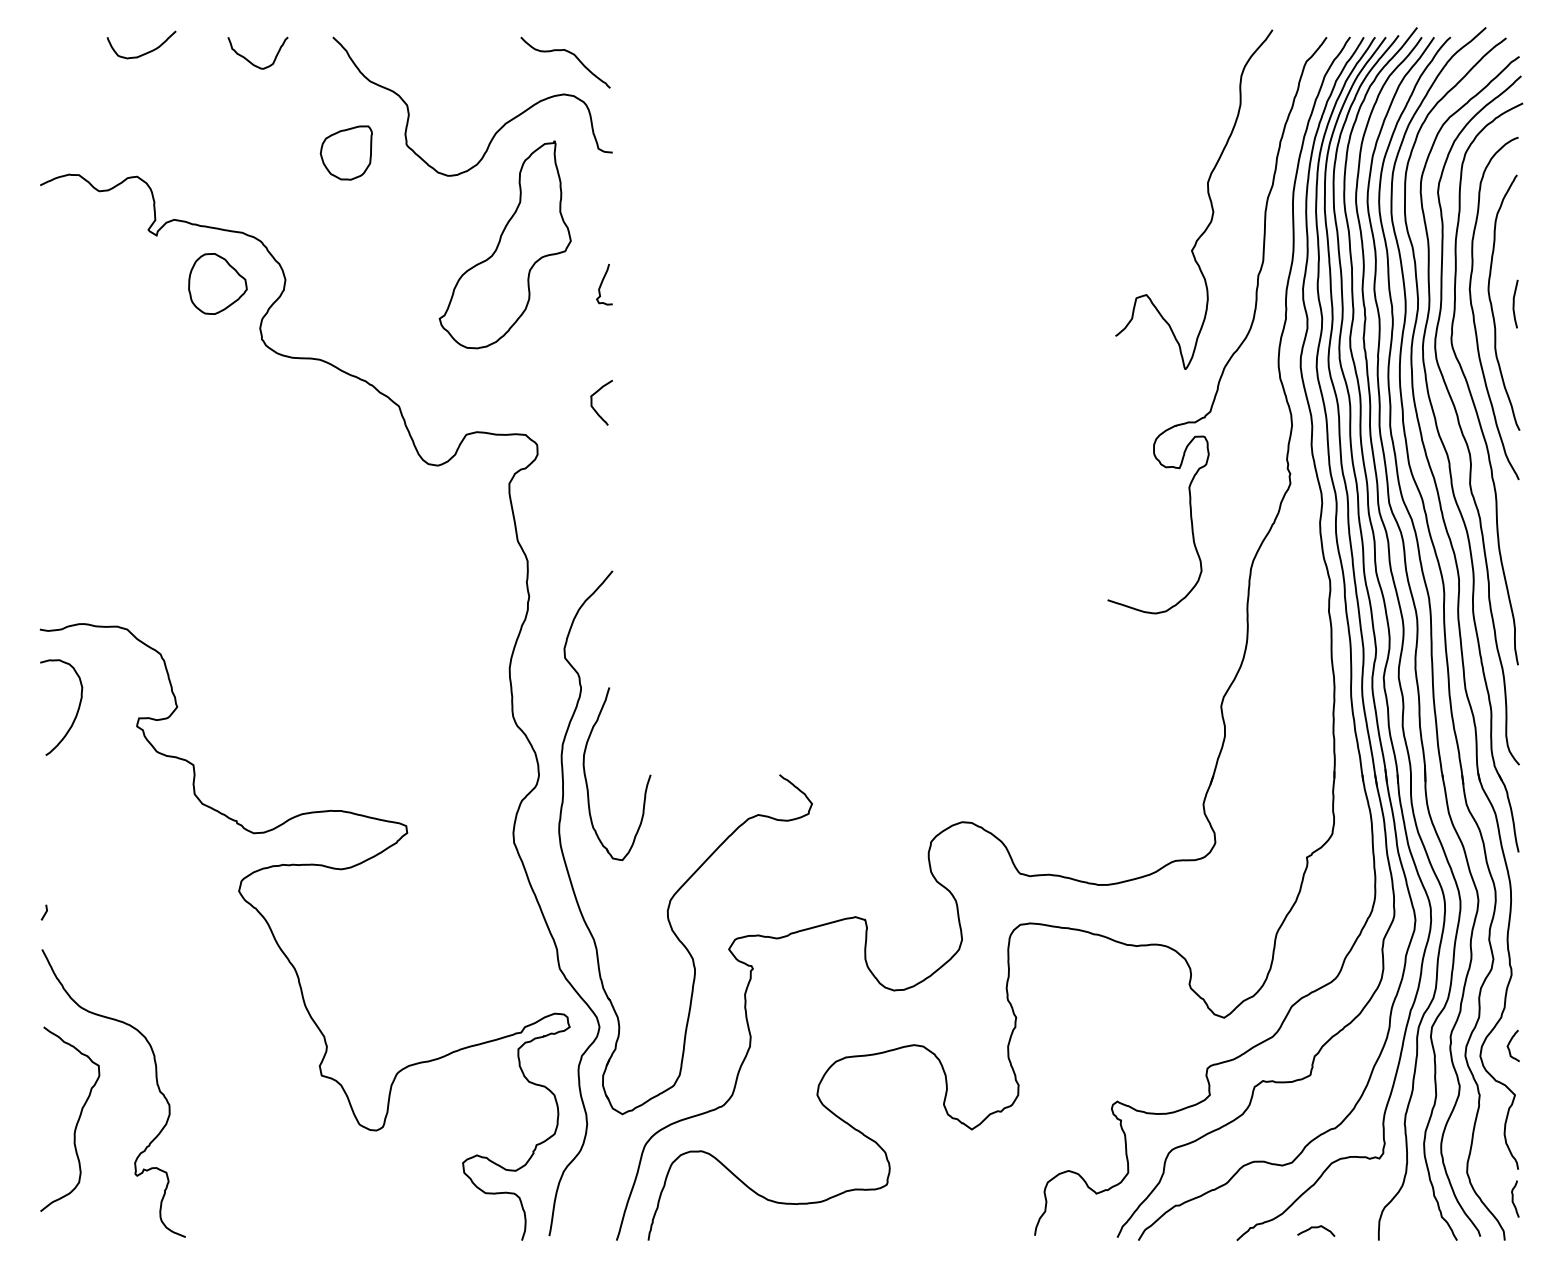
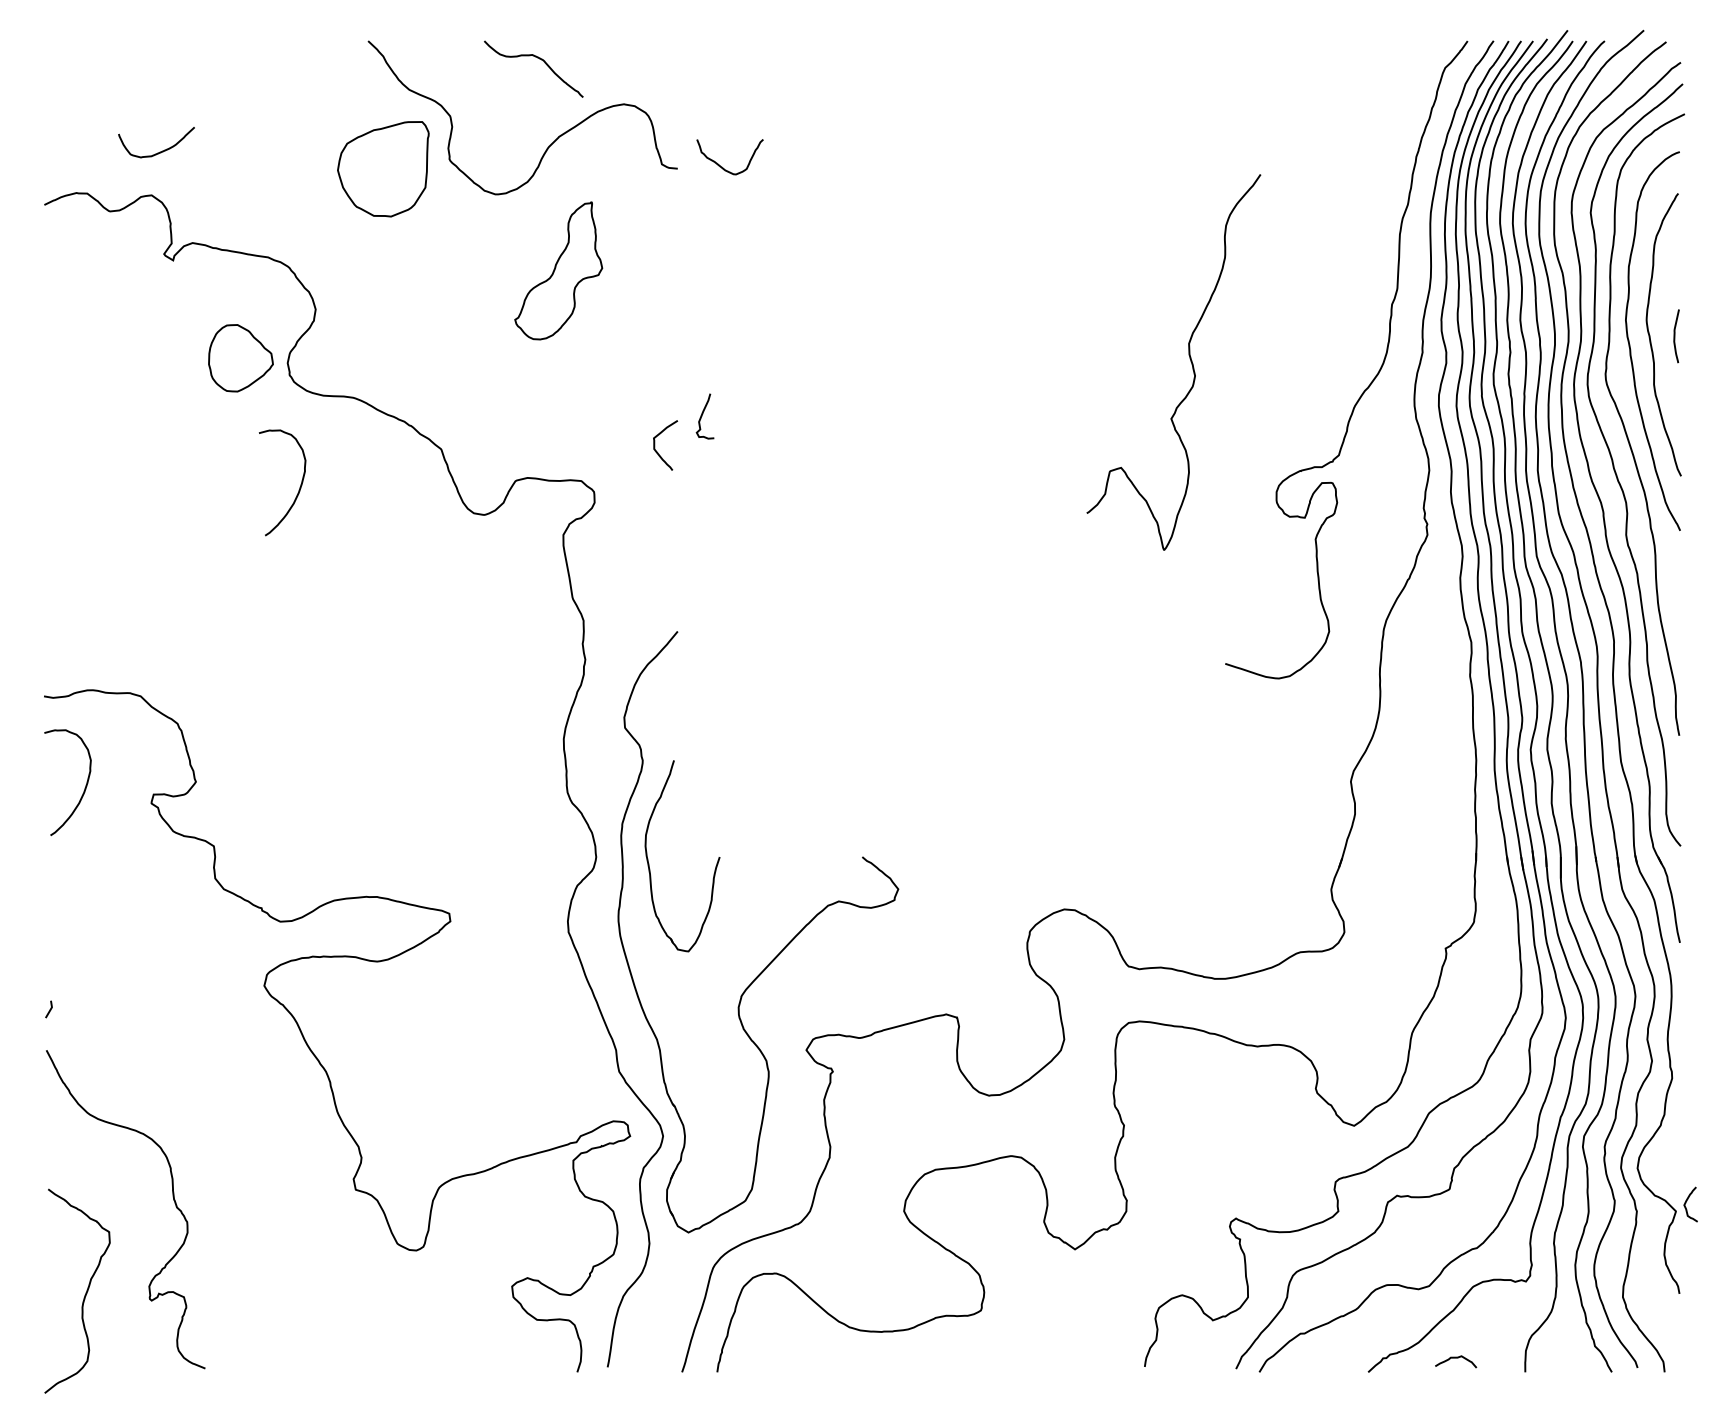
curve: (145, 52) -> (160, 150), moved
curve: (569, 53) -> (538, 59), moved
curve: (249, 60) -> (720, 165), moved
part: (345, 152) -> (382, 168), size x1.6
curve: (1207, 194) -> (1188, 356), moved
part: (504, 244) -> (558, 270), size x0.6
part: (217, 283) -> (240, 357), moved
curve: (602, 283) -> (702, 415), moved
curve: (270, 441) -> (299, 488), added
curve: (1510, 1043) -> (1687, 1201), moved
curve: (76, 1122) -> (84, 1294), moved
curve: (1513, 1198) -> (1674, 1325), removed

